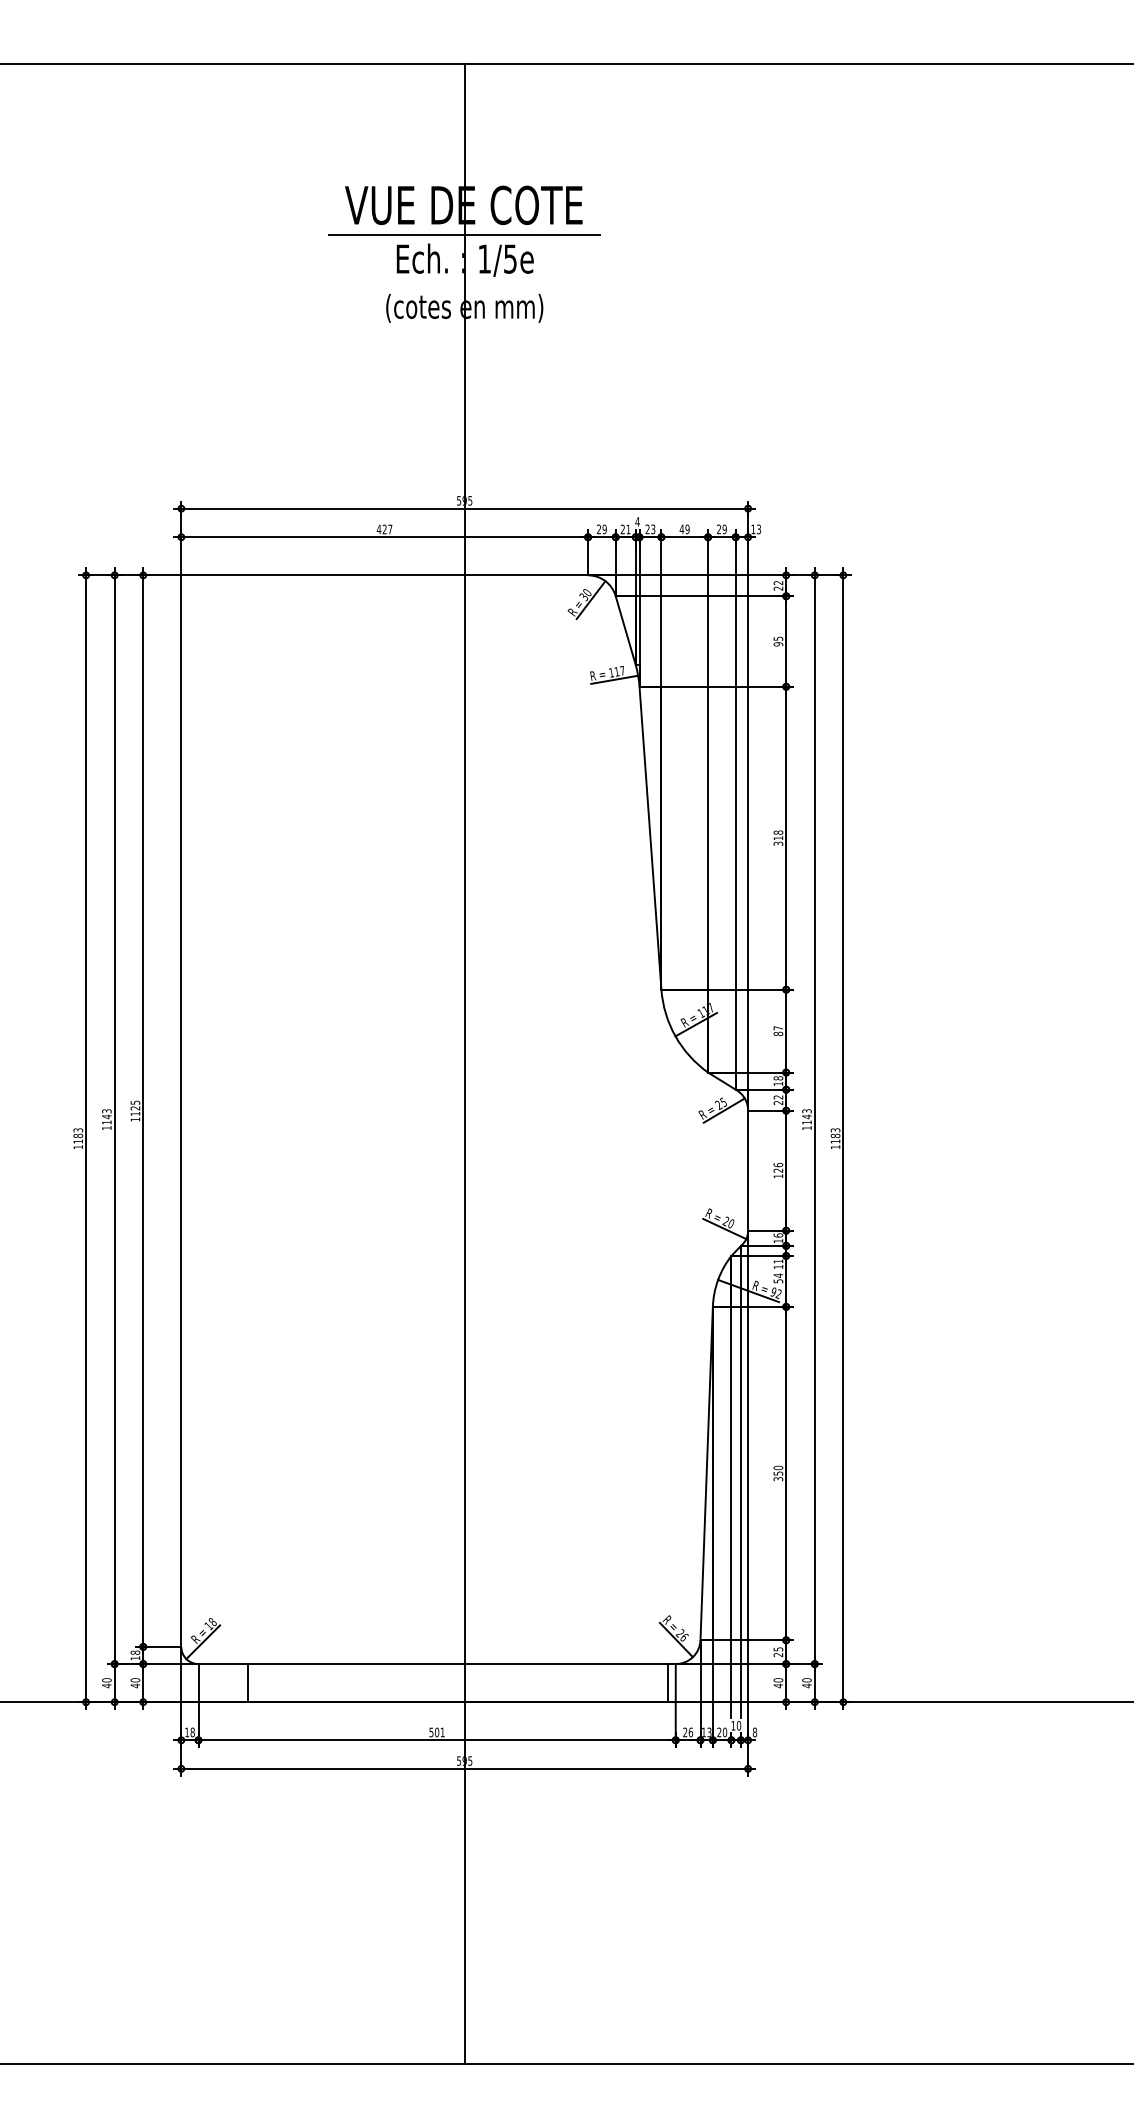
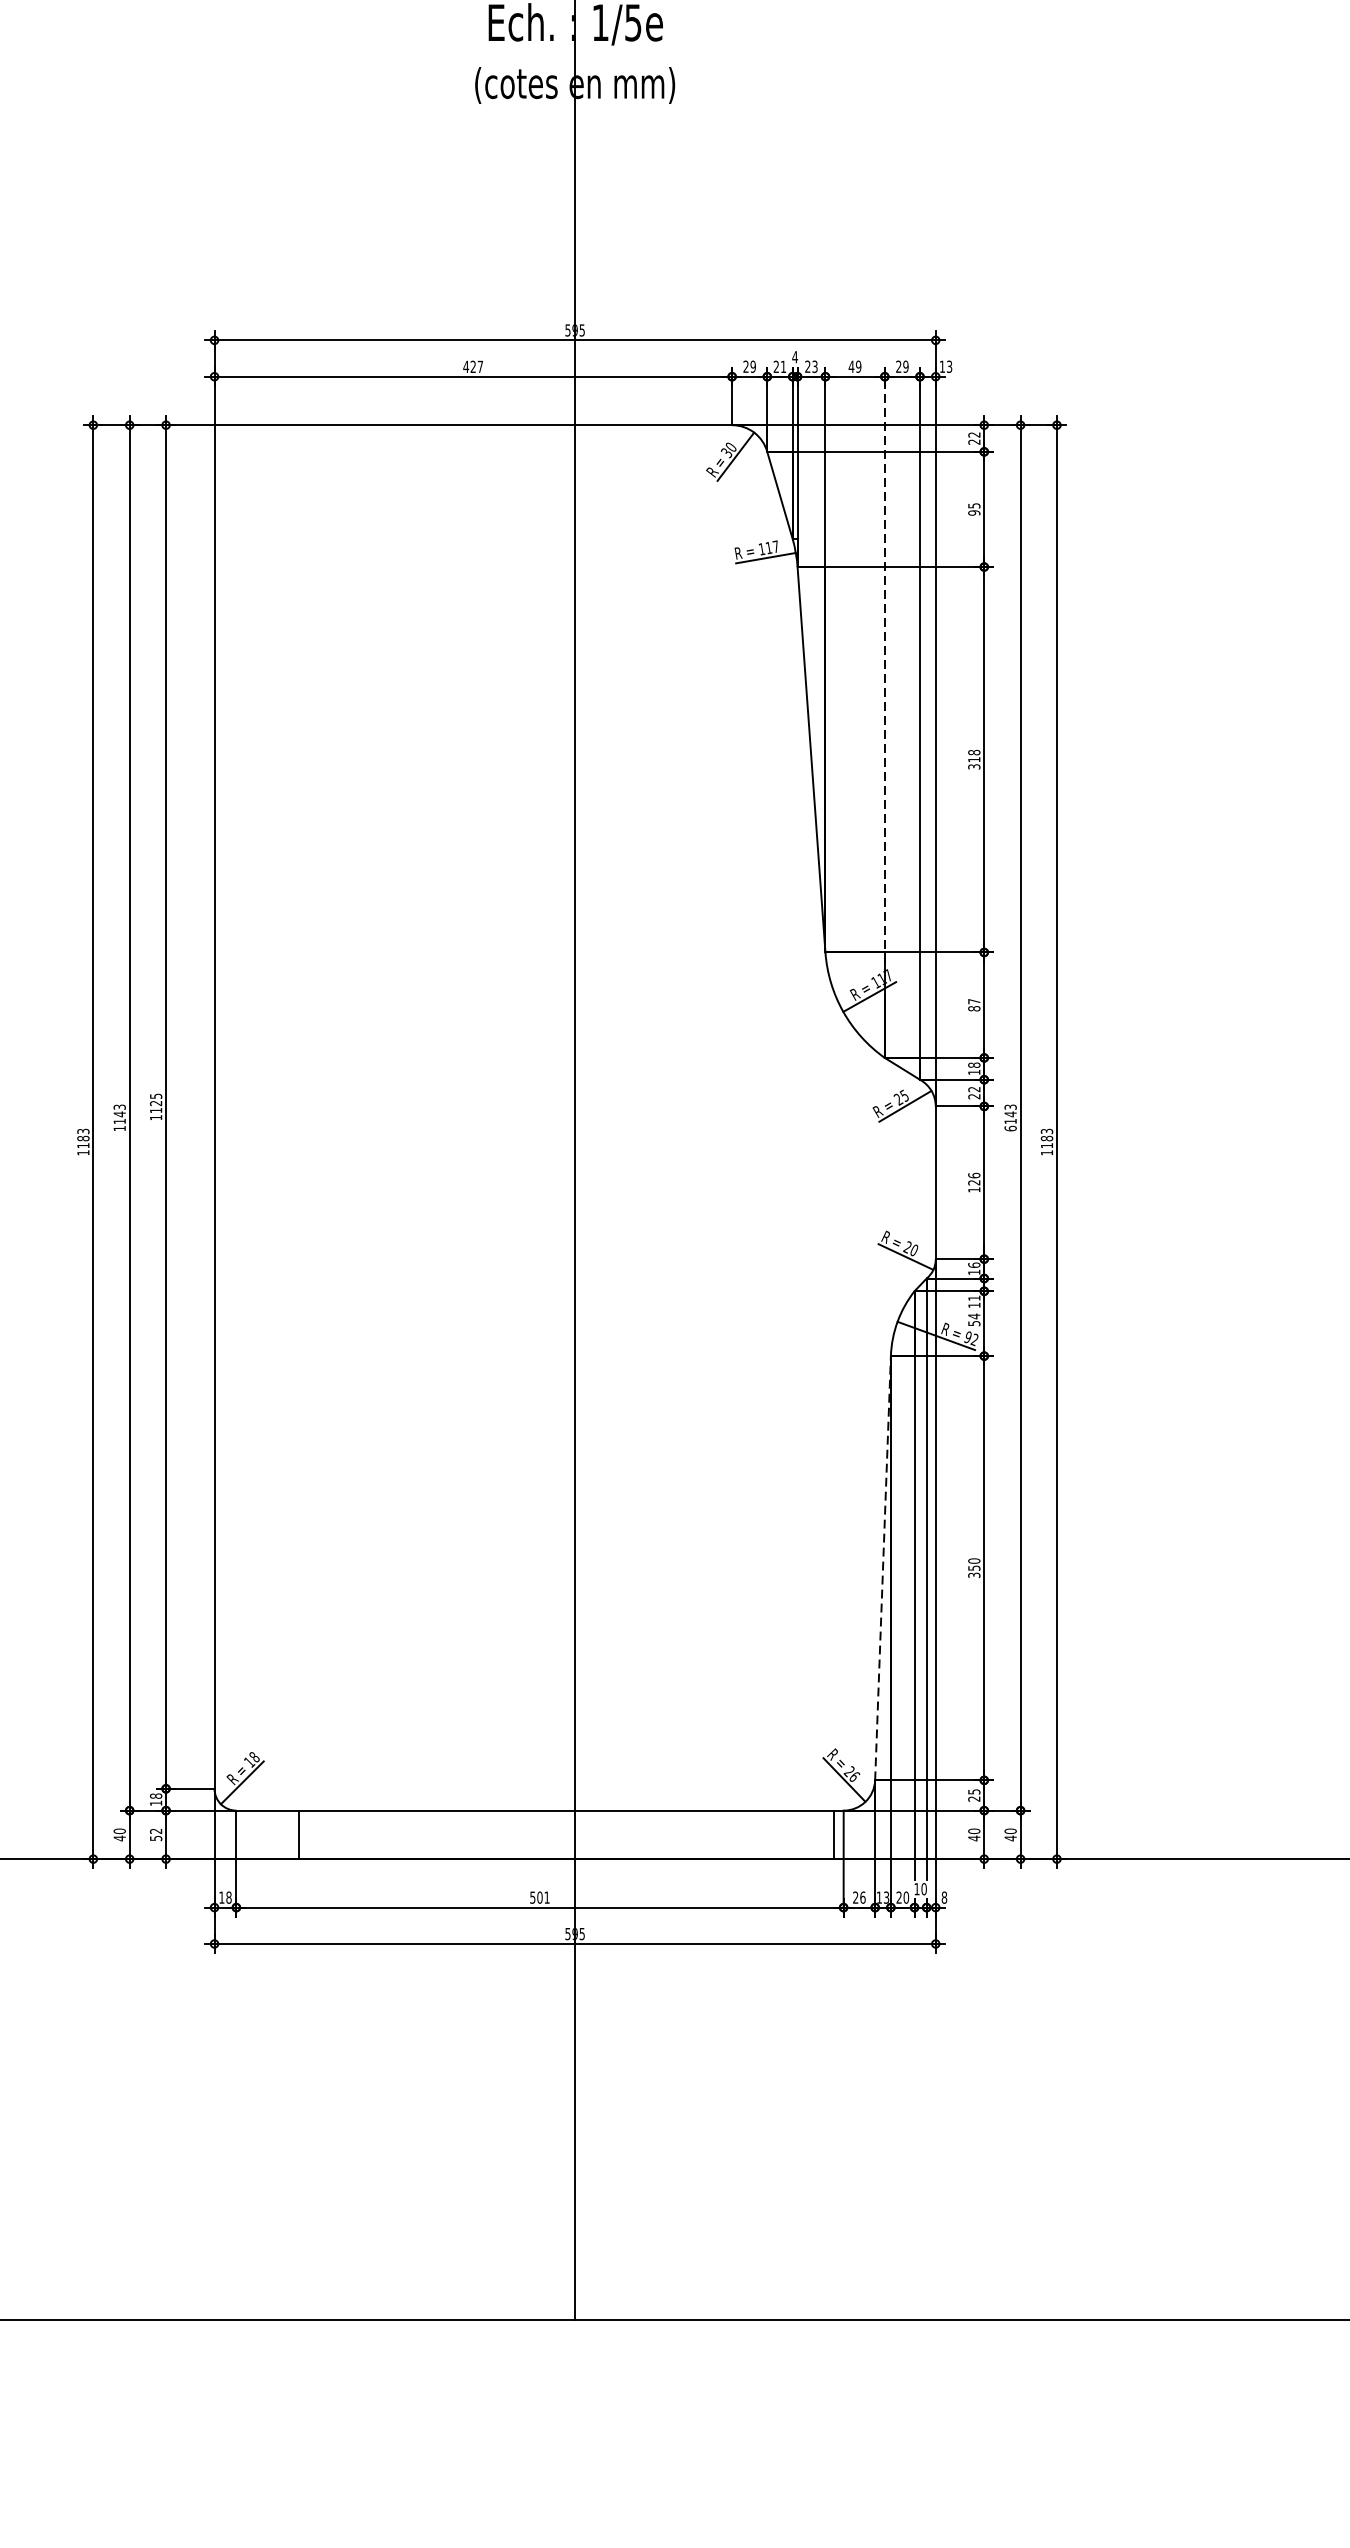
line: (708, 767) -> (885, 669), solid -> dashed
text: (806, 1128) -> (1010, 1129), 1143 -> 6143
line: (706, 1473) -> (882, 1568), solid -> dashed
text: (135, 1683) -> (156, 1835), 40 -> 52

